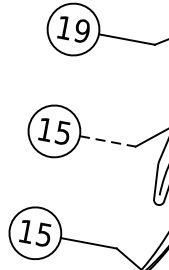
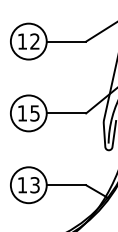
text: (81, 30) -> (34, 41), 19 -> 12
line: (107, 141) -> (66, 113), dashed -> solid
text: (43, 233) -> (34, 184), 15 -> 13

